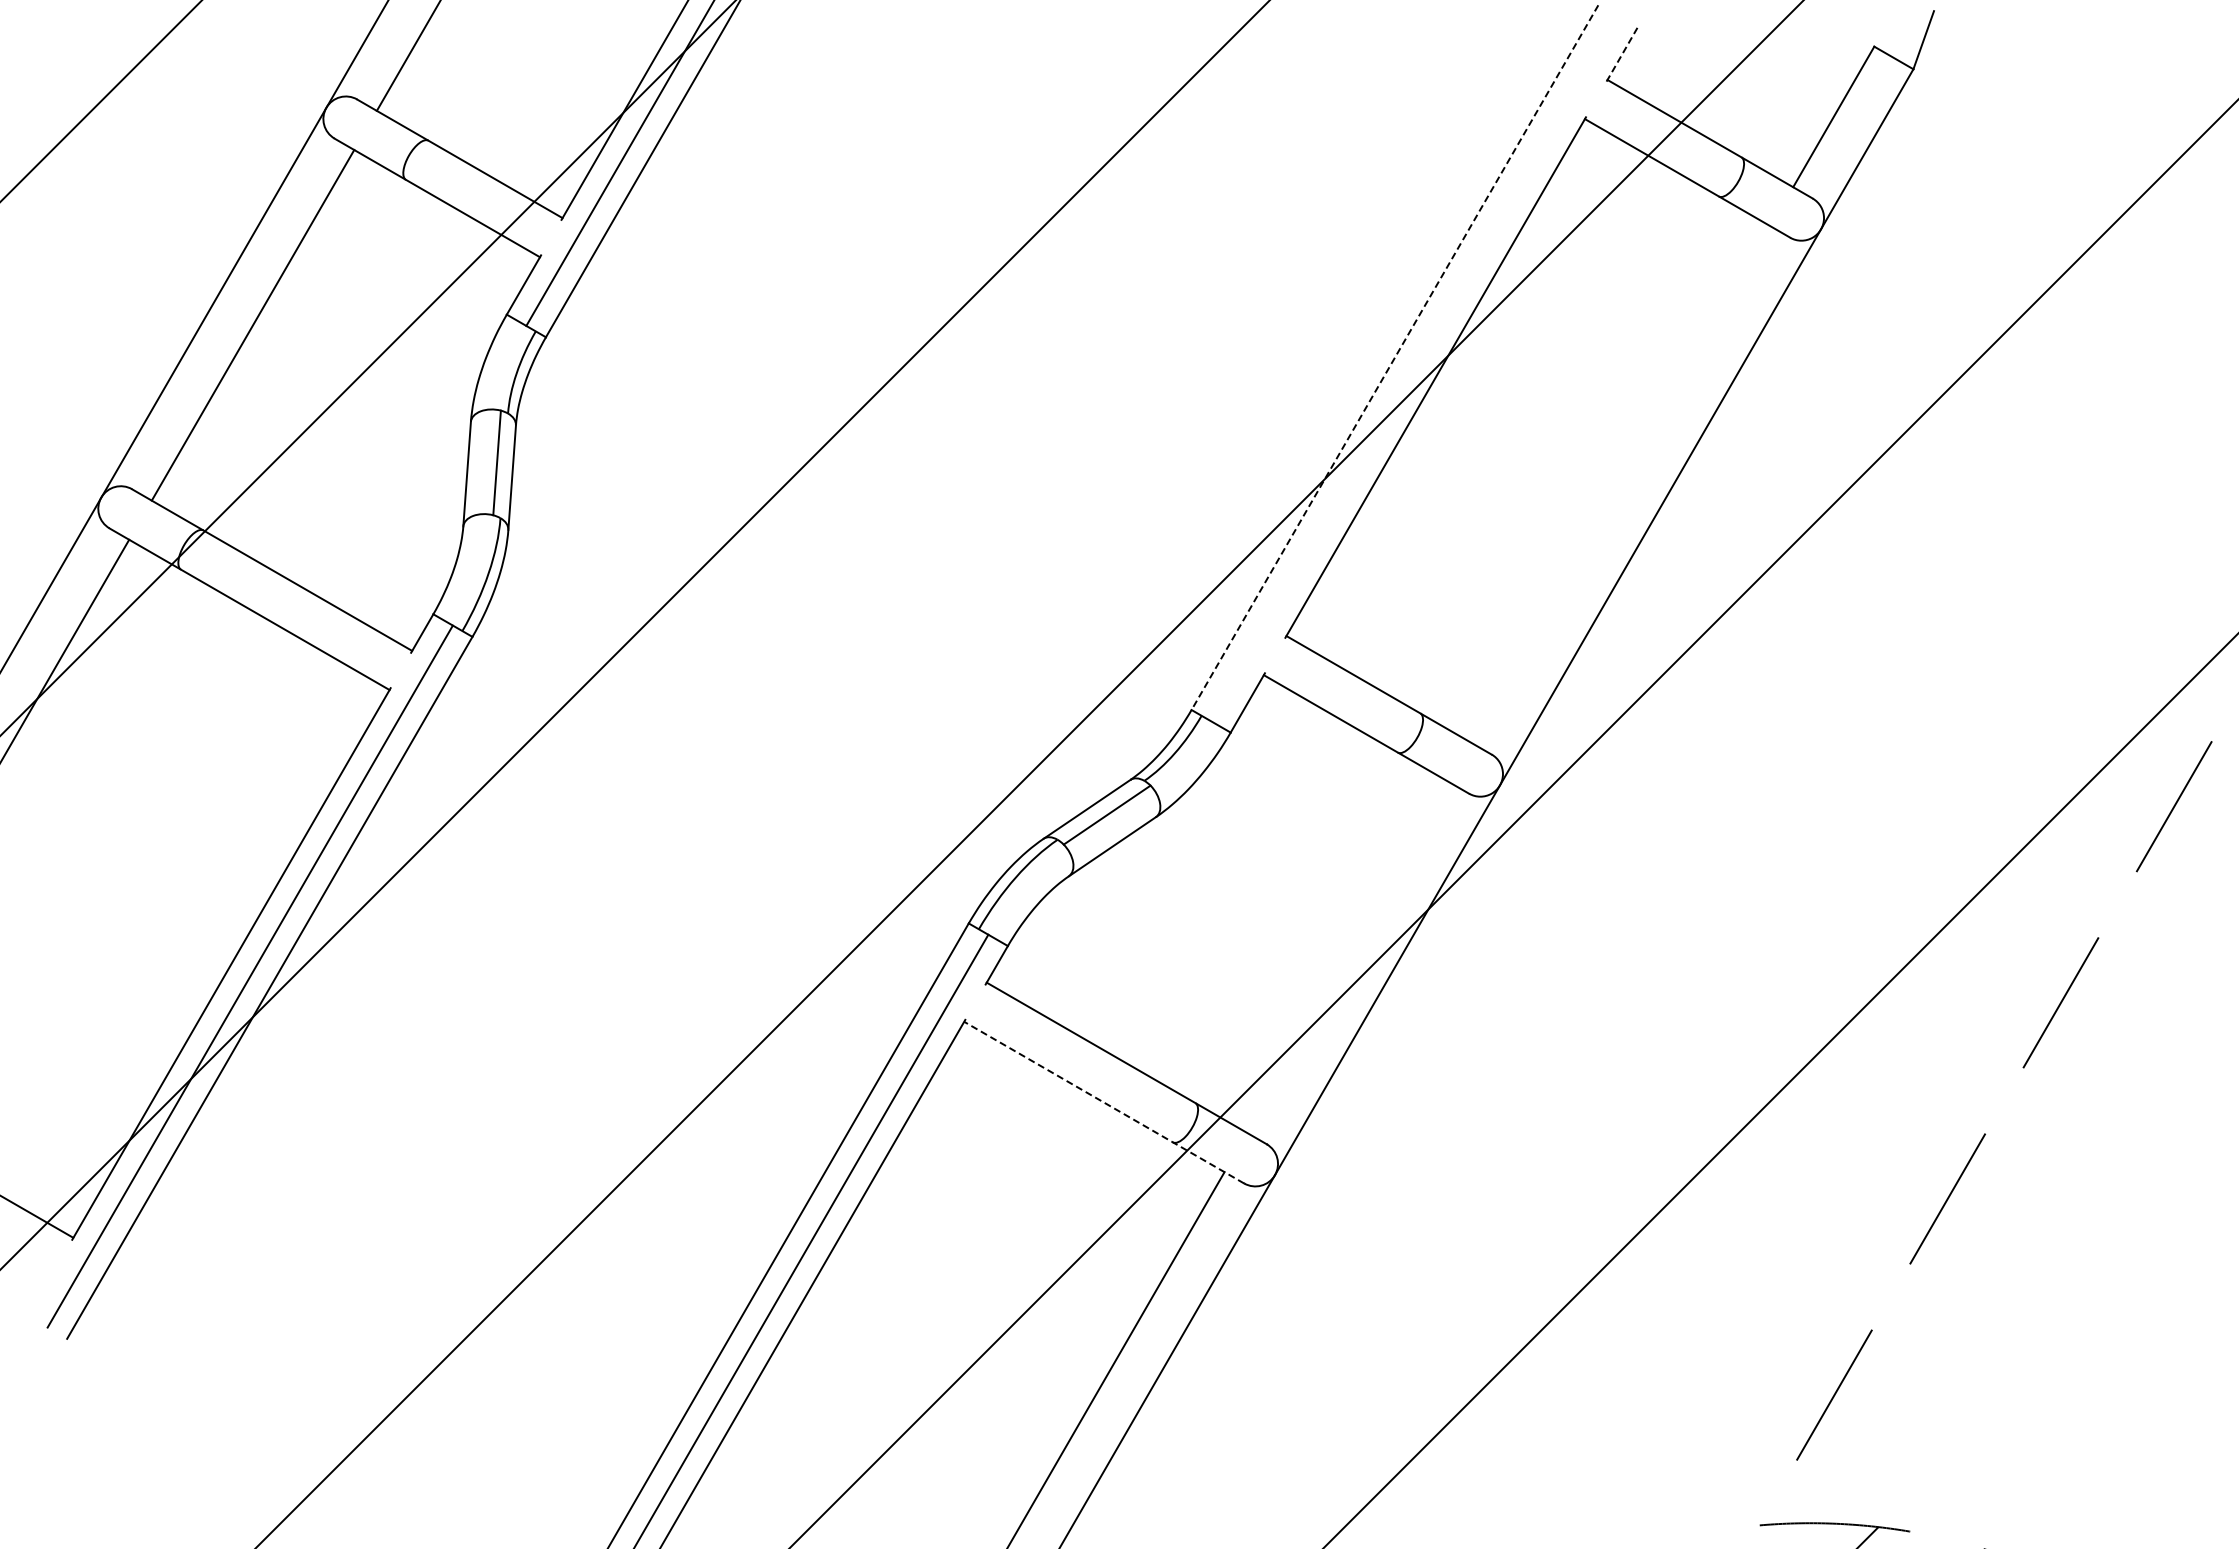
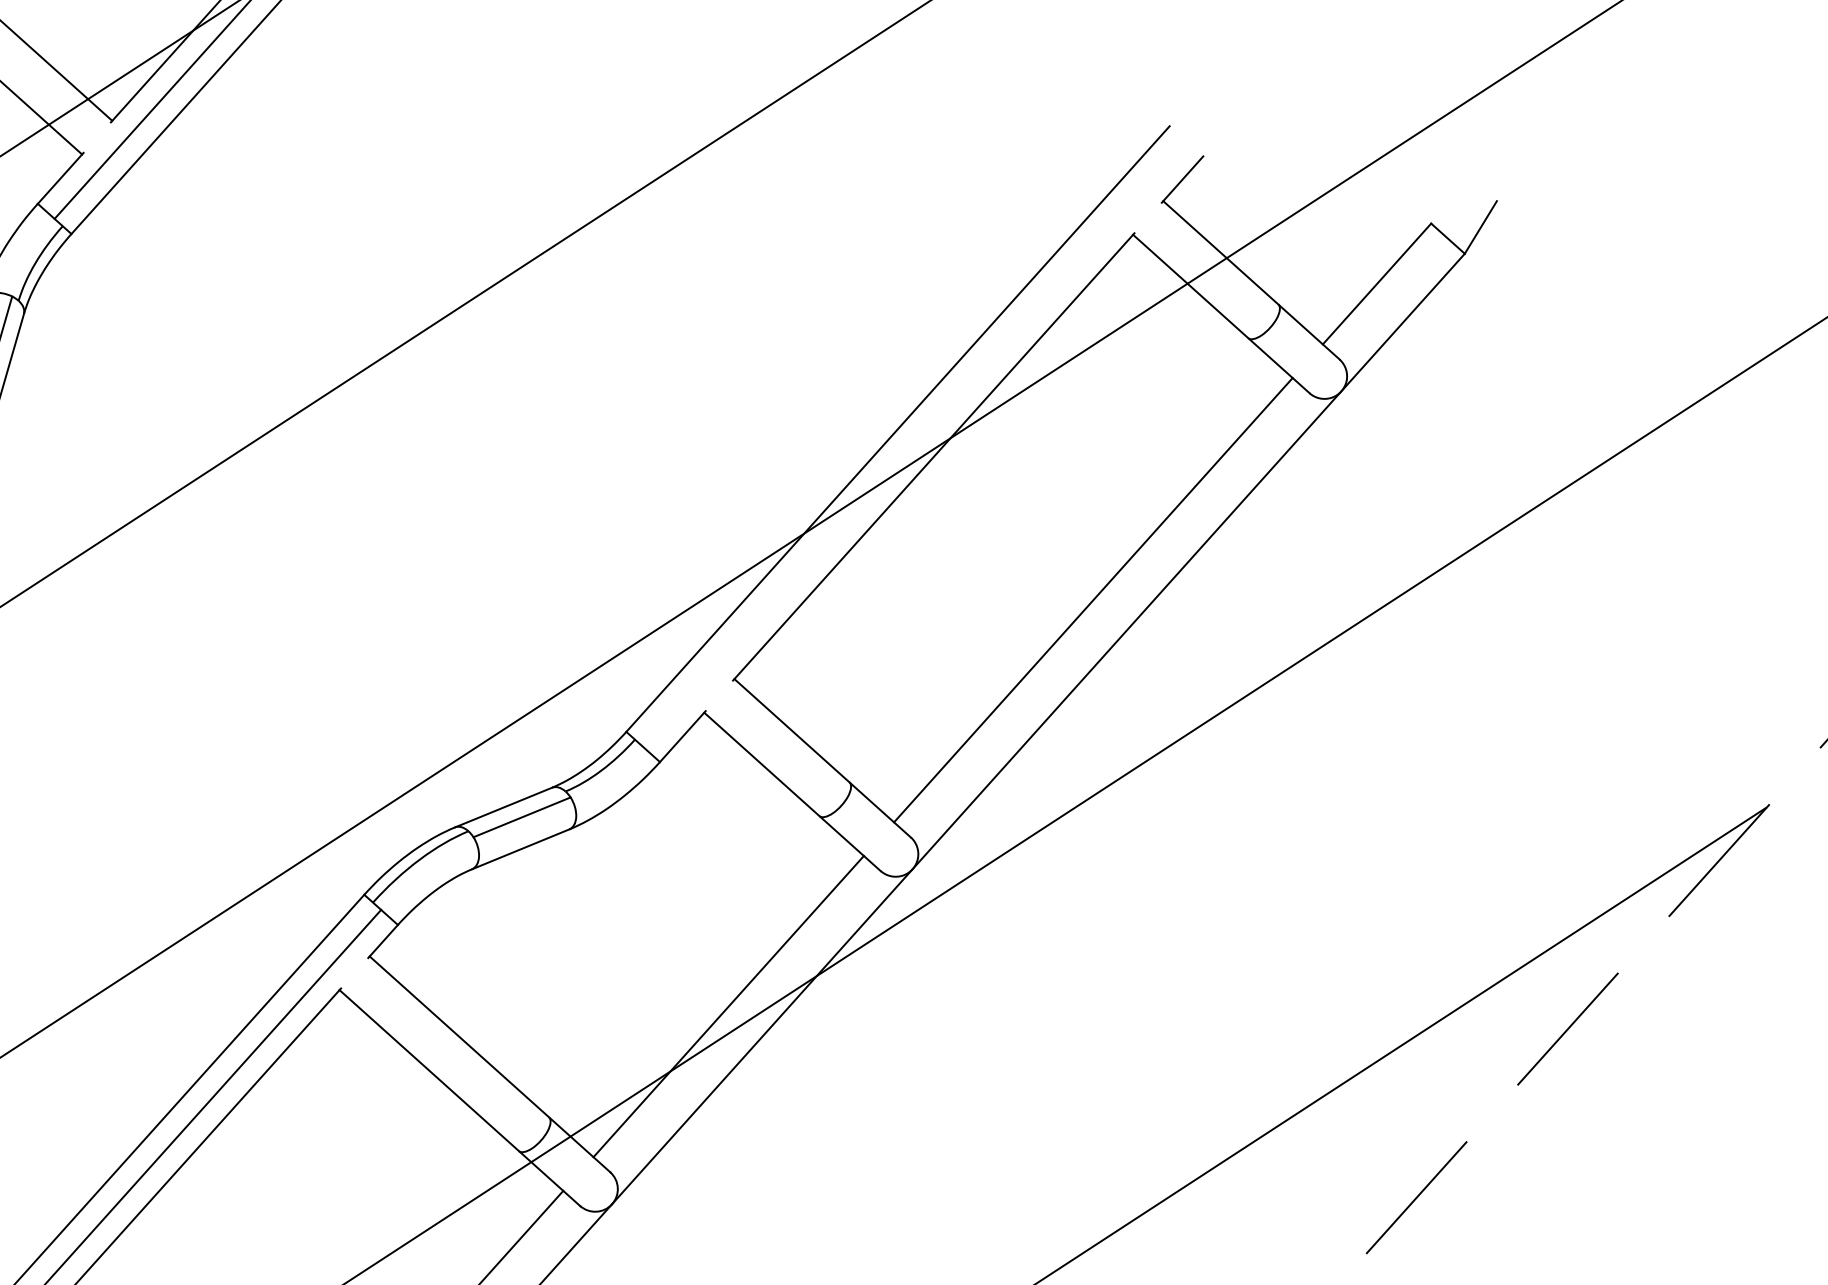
line: (1621, 55) -> (1181, 180), dashed -> solid
line: (1394, 357) -> (897, 428), dashed -> solid
line: (1621, 484) -> (1093, 599), added
line: (1348, 957) -> (728, 1006), added
line: (1104, 1102) -> (460, 1097), dashed -> solid

